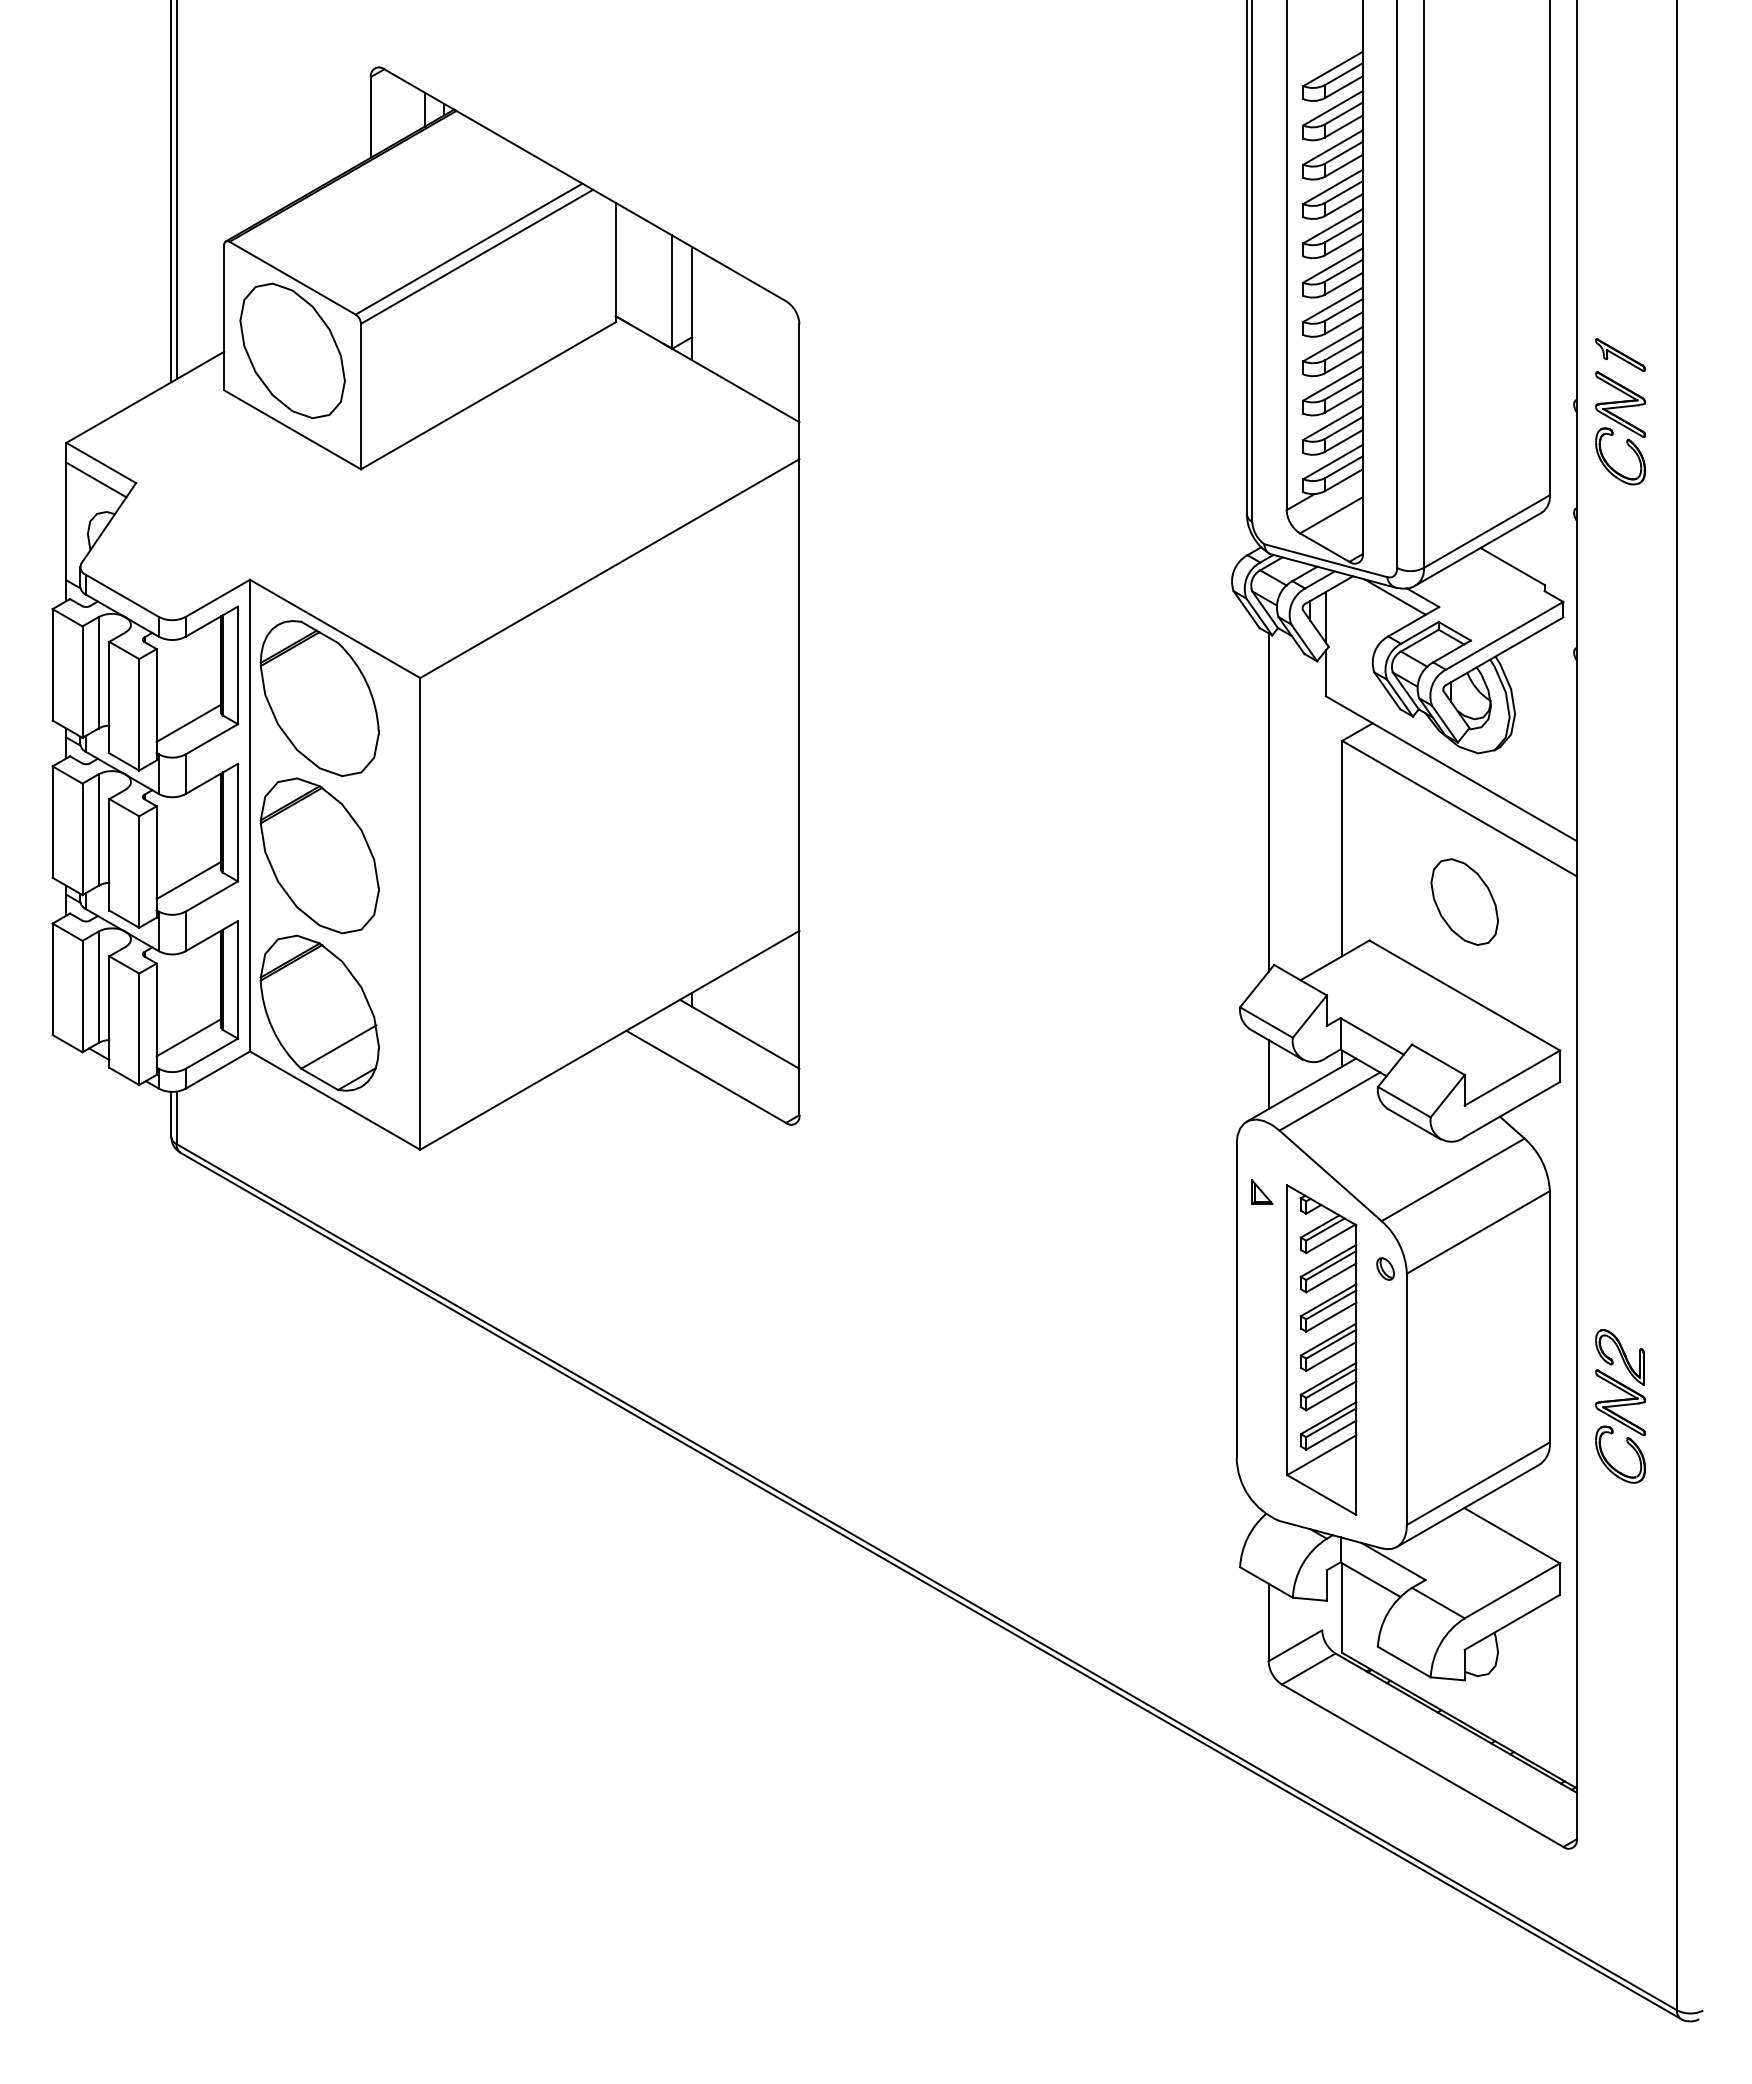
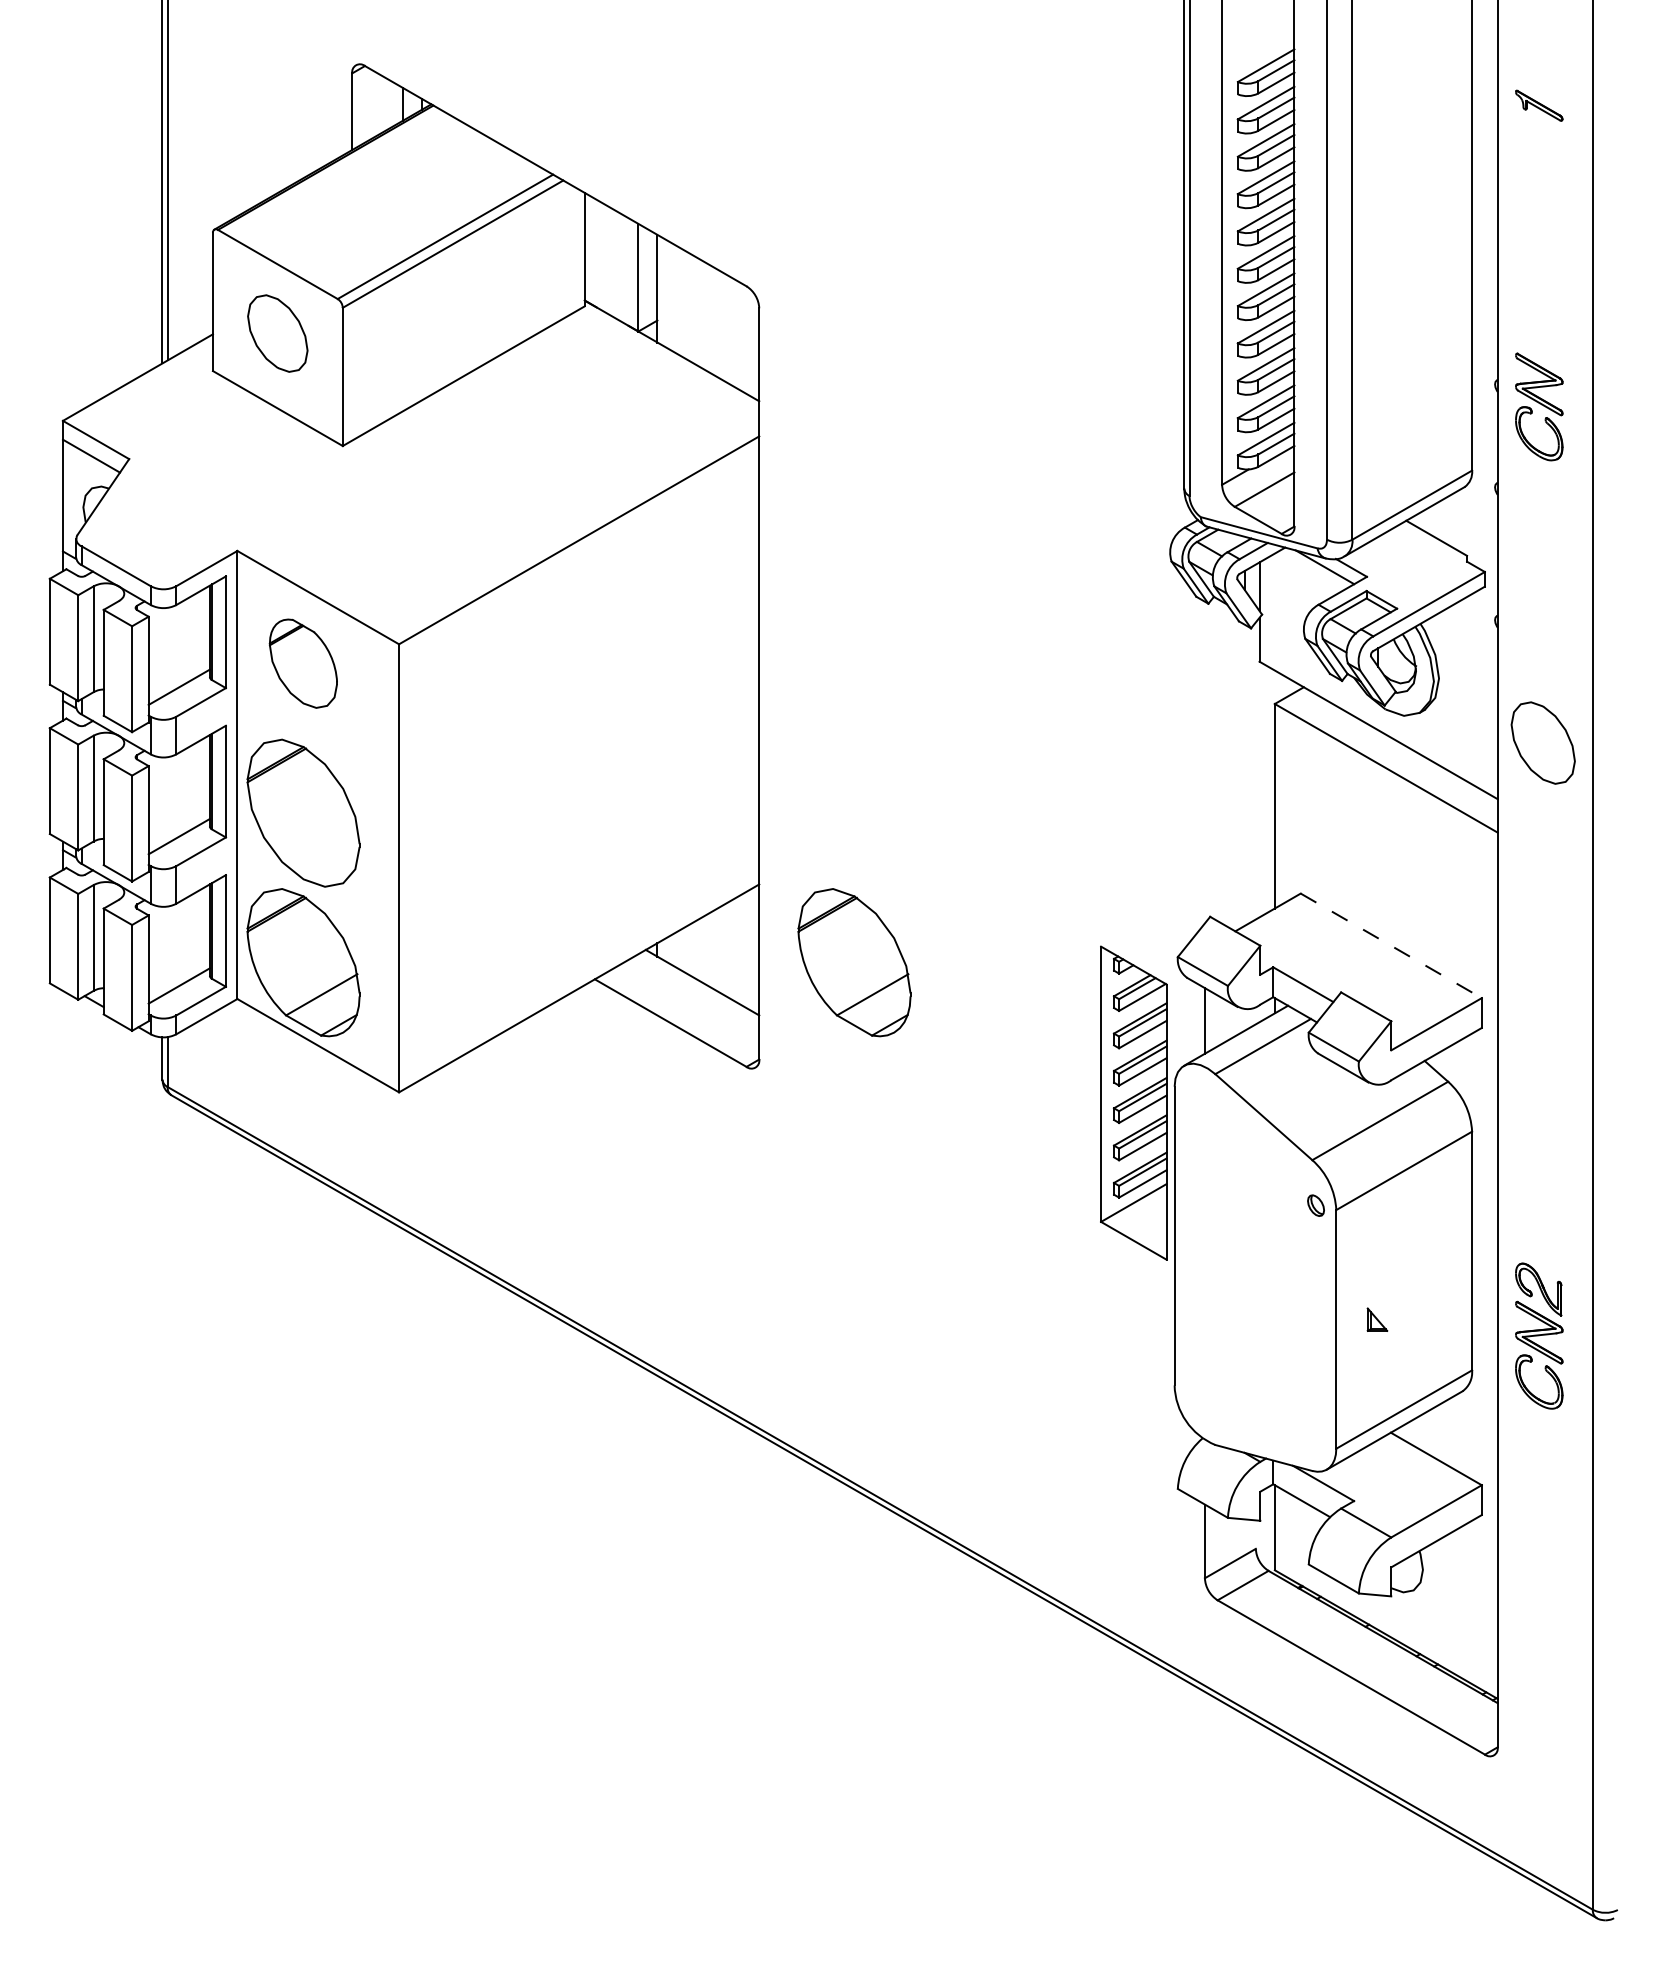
part: (292, 350) -> (277, 333), size x0.6
part: (1620, 354) -> (1539, 105), moved
part: (319, 698) -> (303, 663), size x0.6
line: (1268, 802) -> (1204, 762), removed
part: (1464, 901) -> (1543, 742), moved
line: (1465, 995) -> (1391, 945), solid -> dashed
part: (899, 1012) -> (854, 961), added
part: (1262, 1191) -> (1377, 1319), moved
part: (1321, 1349) -> (1133, 1102), moved

